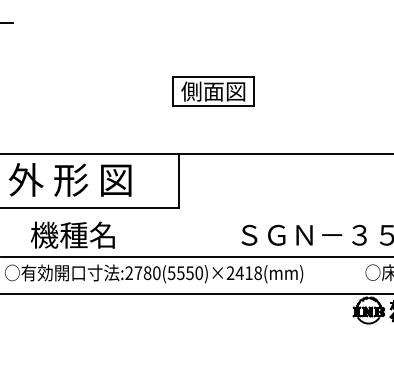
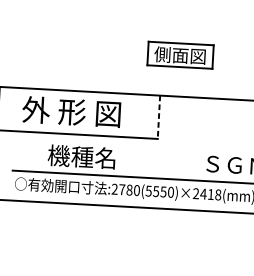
part: (213, 91) -> (180, 55), moved
line: (179, 180) -> (159, 117), solid -> dashed
text: (72, 234) -> (81, 156), moved

